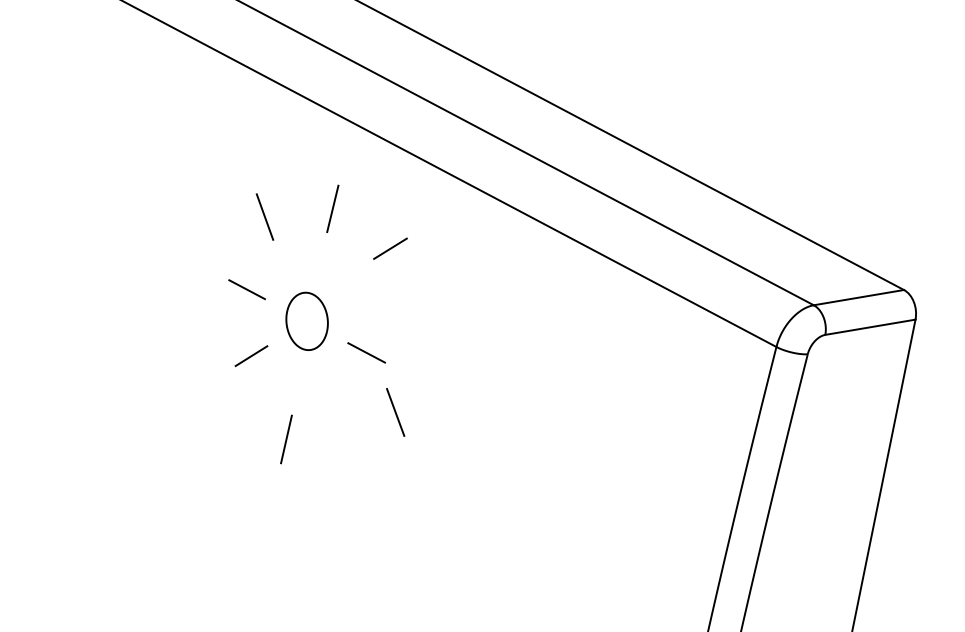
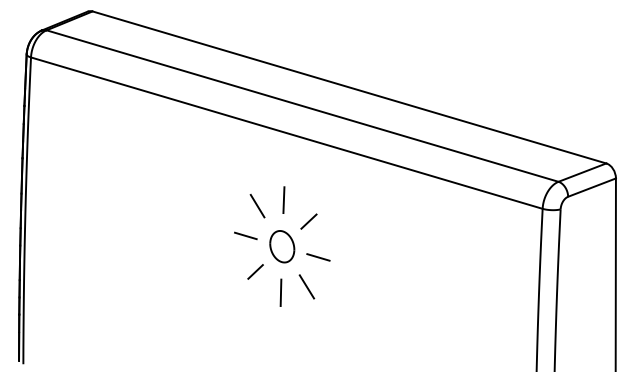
line: (332, 207) -> (283, 199), moved
line: (264, 217) -> (257, 206), moved
line: (389, 248) -> (308, 221), moved
line: (395, 411) -> (306, 286), moved
line: (285, 438) -> (280, 292), moved

